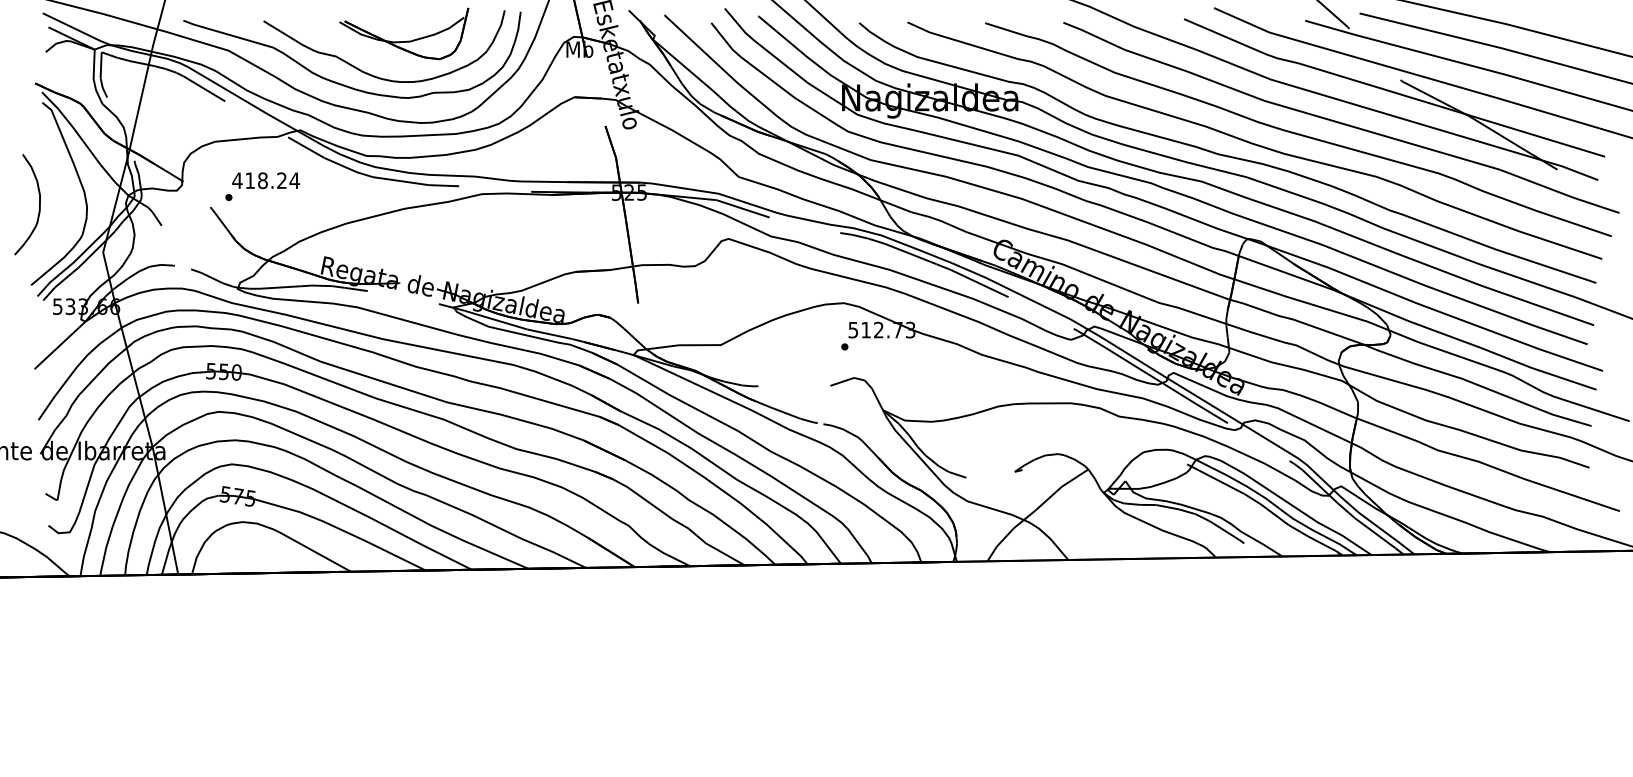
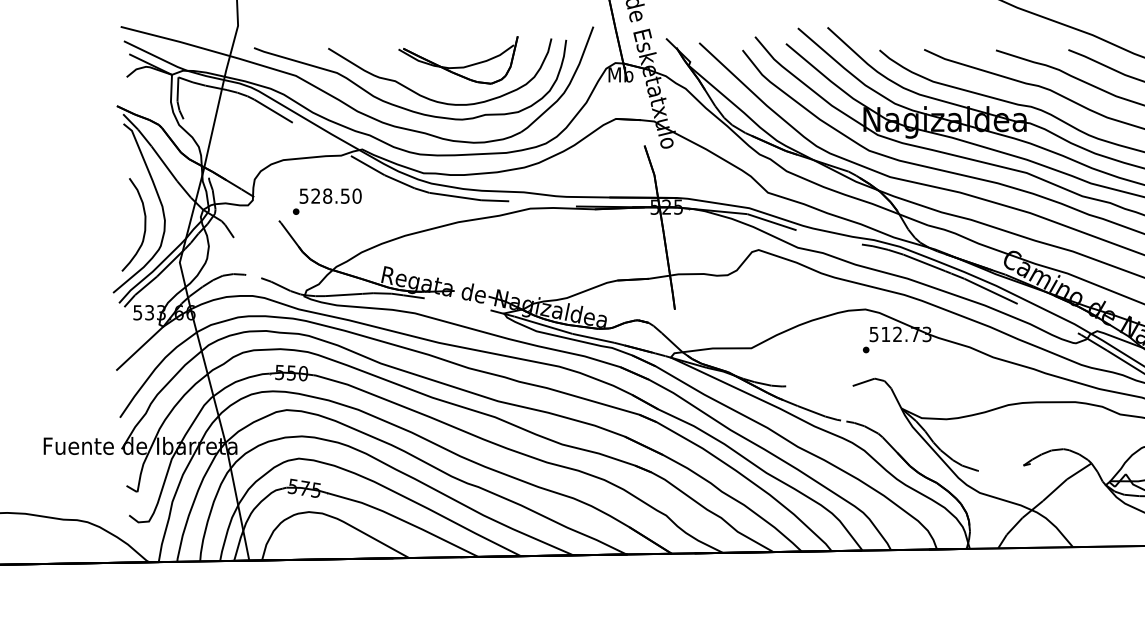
text: (265, 180) -> (330, 195), 418.24 -> 528.50
curve: (39, 204) -> (144, 224), moved

